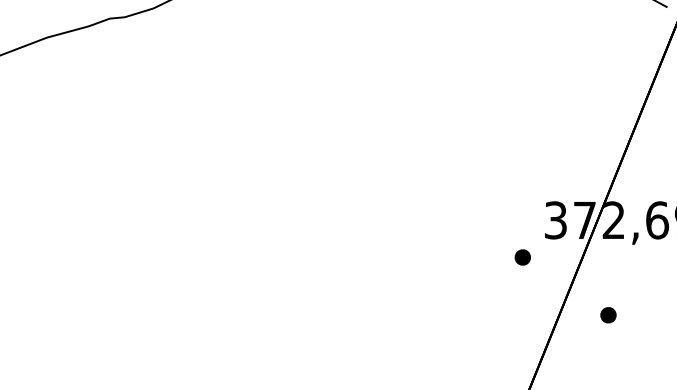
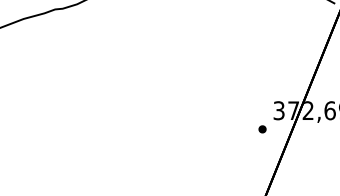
part: (608, 315) -> (305, 158), removed

